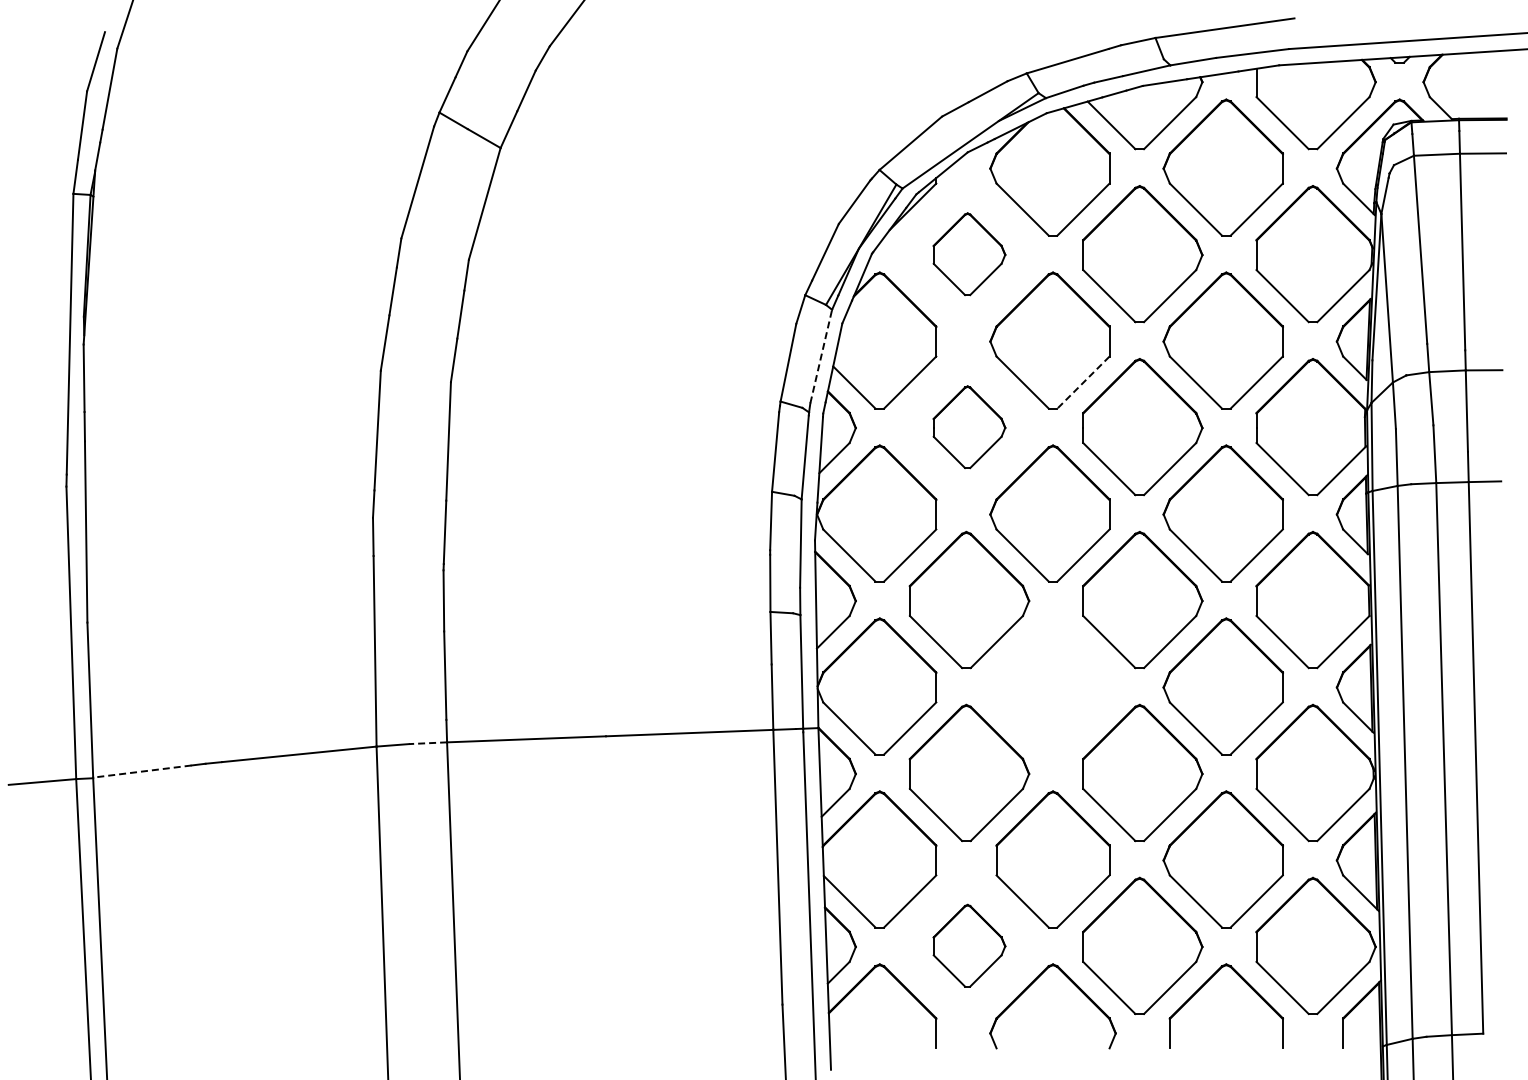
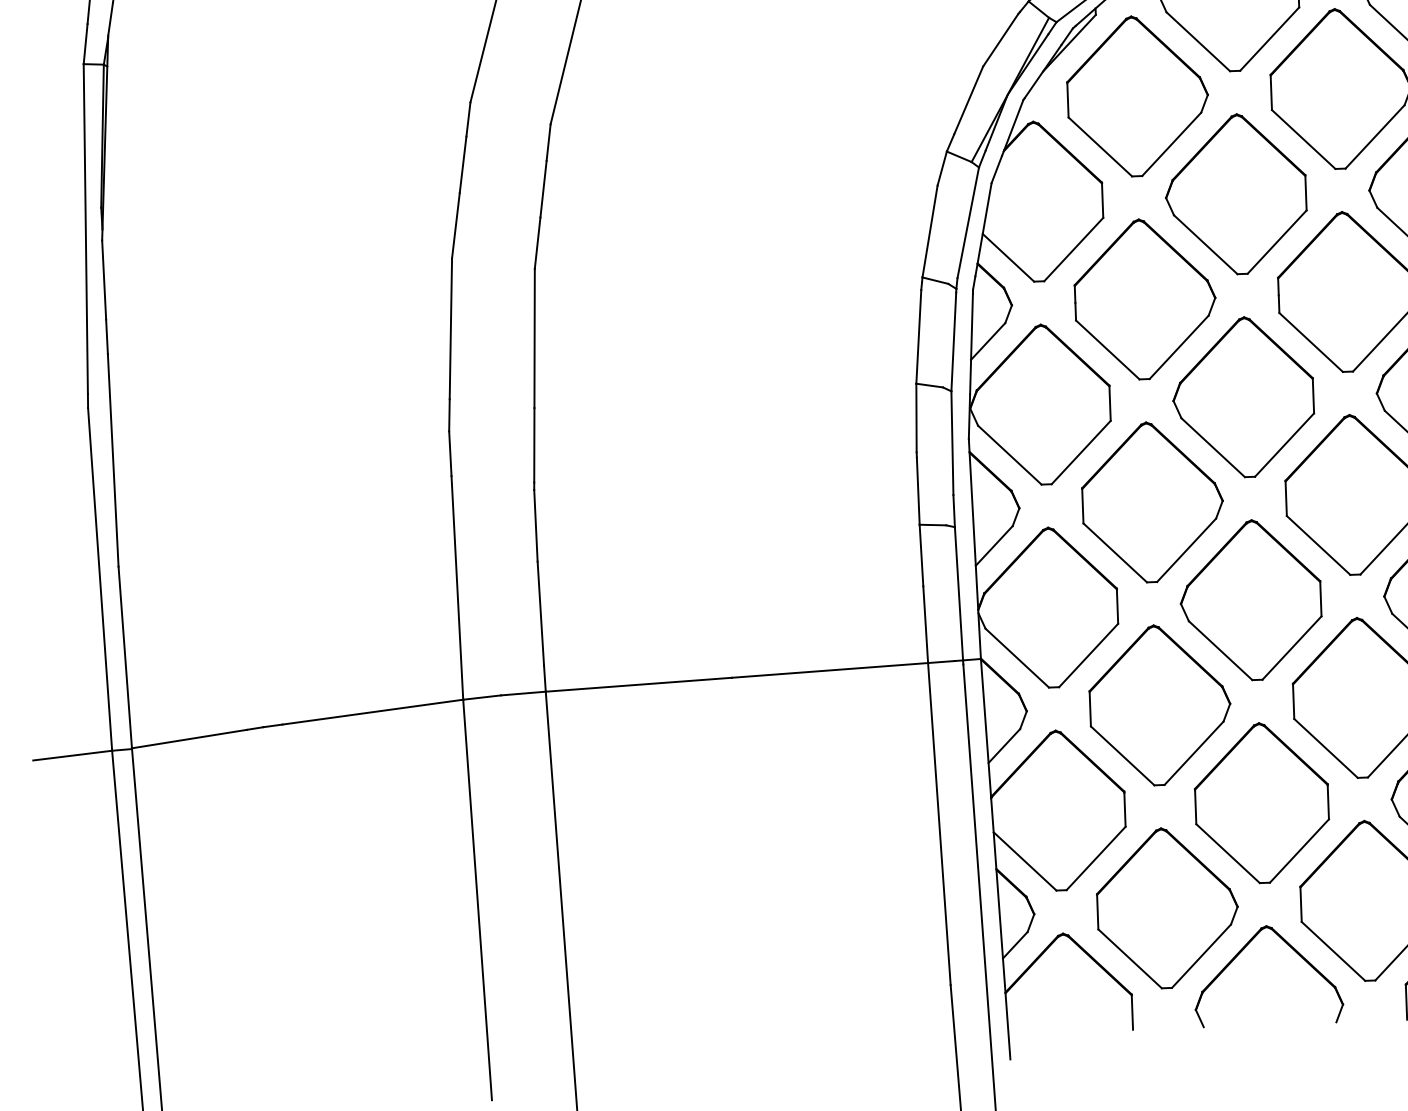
part: (969, 254) -> (1137, 96), size x1.67
line: (821, 356) -> (968, 222), dashed -> solid
line: (1083, 382) -> (1277, 242), dashed -> solid
part: (969, 427) -> (1145, 299), size x1.67
part: (1049, 686) -> (1250, 600), added
line: (427, 743) -> (522, 693), dashed -> solid
line: (142, 771) -> (189, 739), dashed -> solid
part: (969, 945) -> (1167, 907), size x1.67

